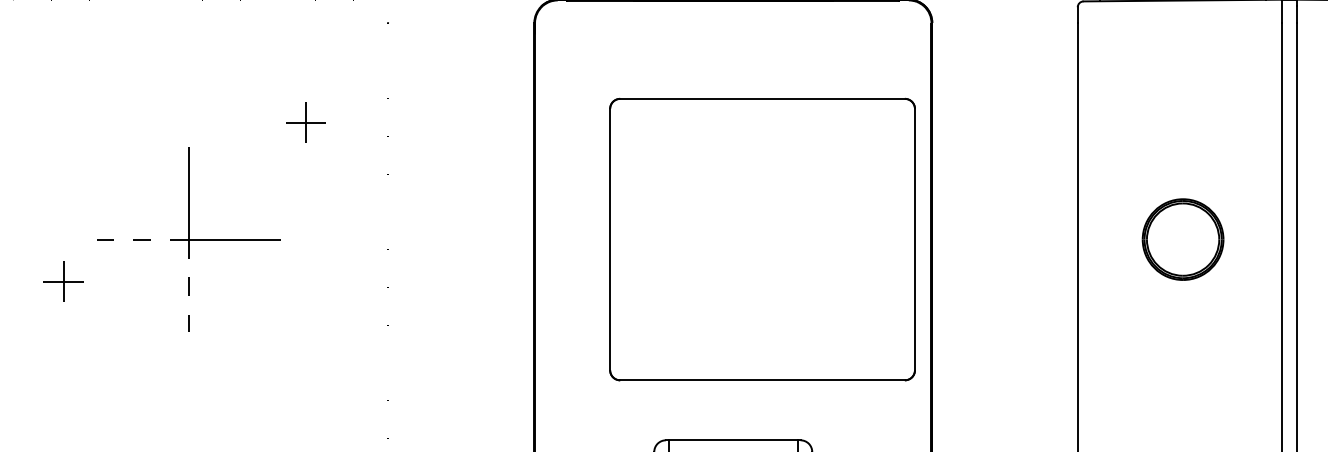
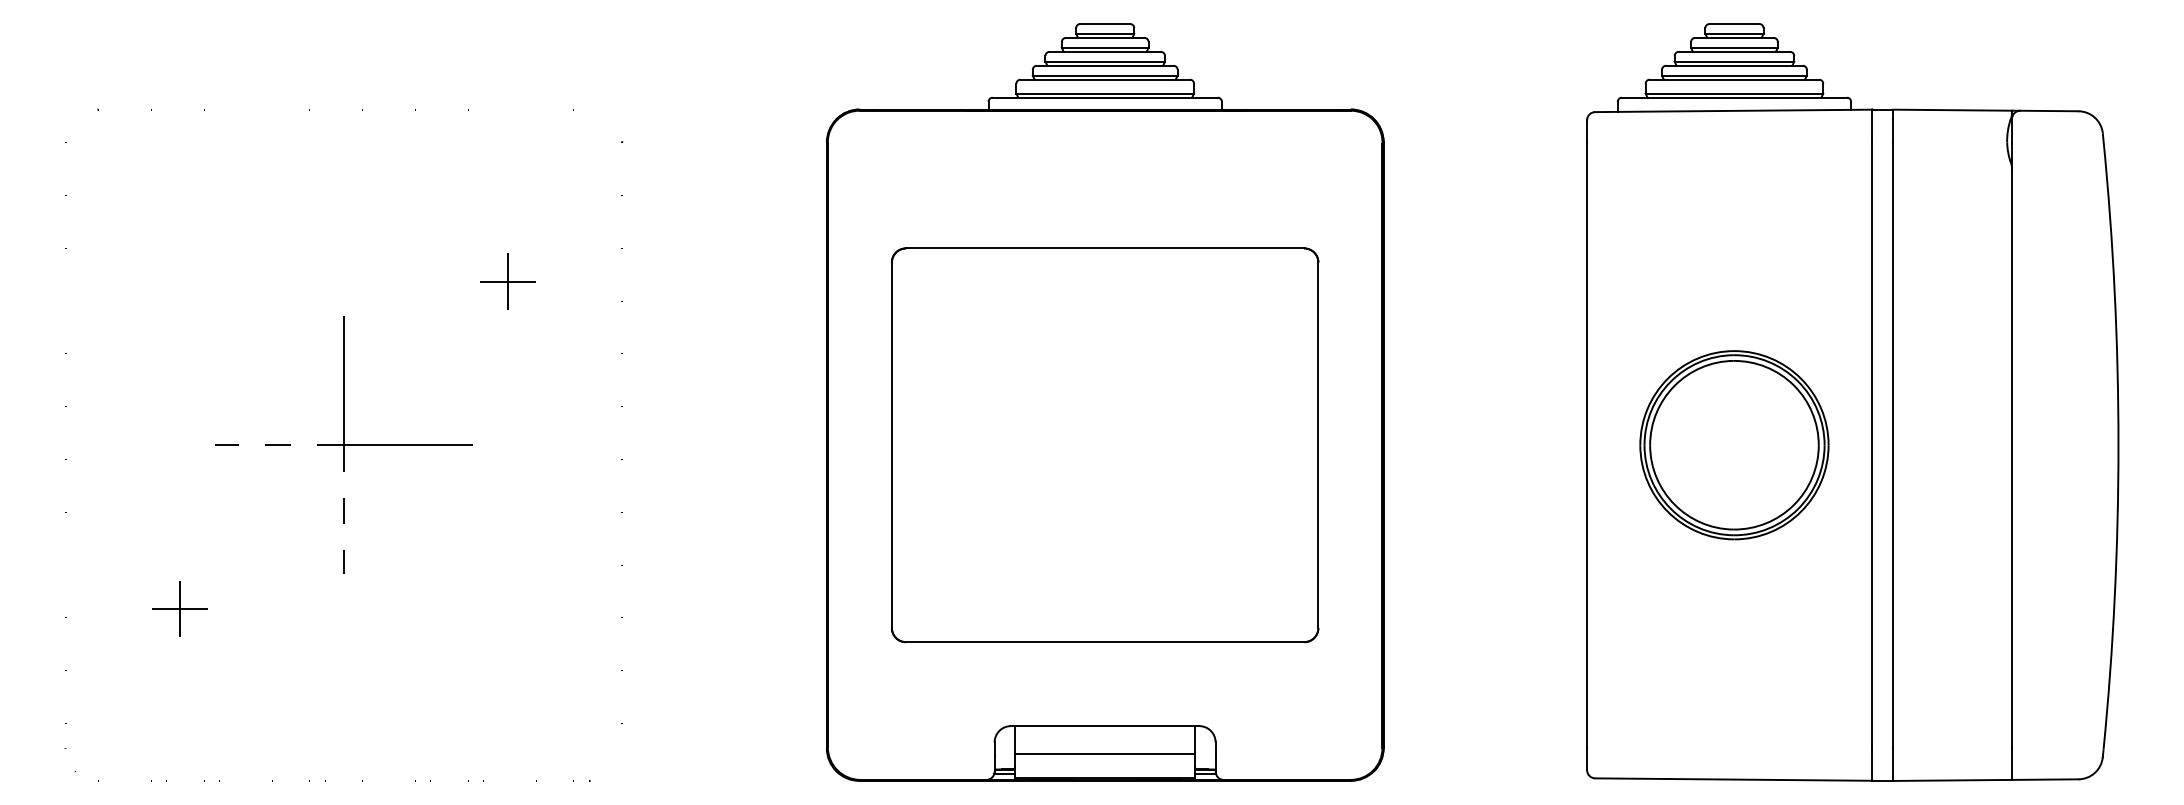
part: (762, 239) -> (1105, 445), moved
part: (1183, 239) -> (1734, 445), size x1.67
part: (63, 281) -> (179, 608), moved

